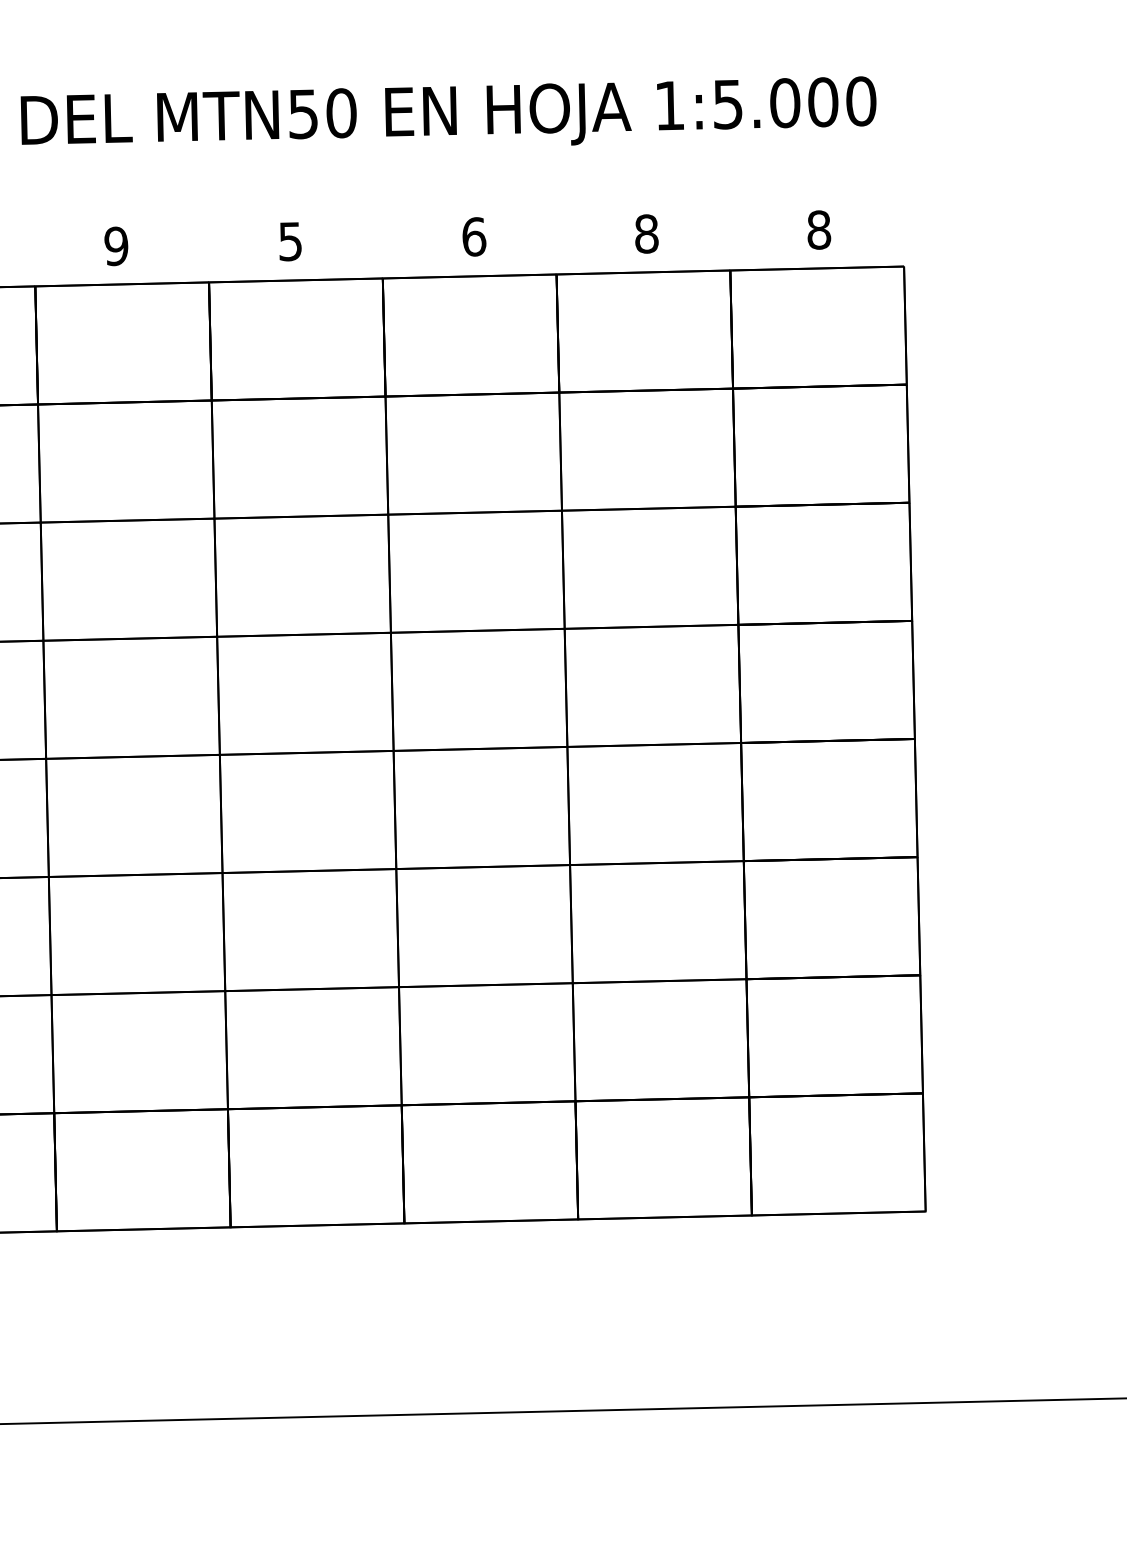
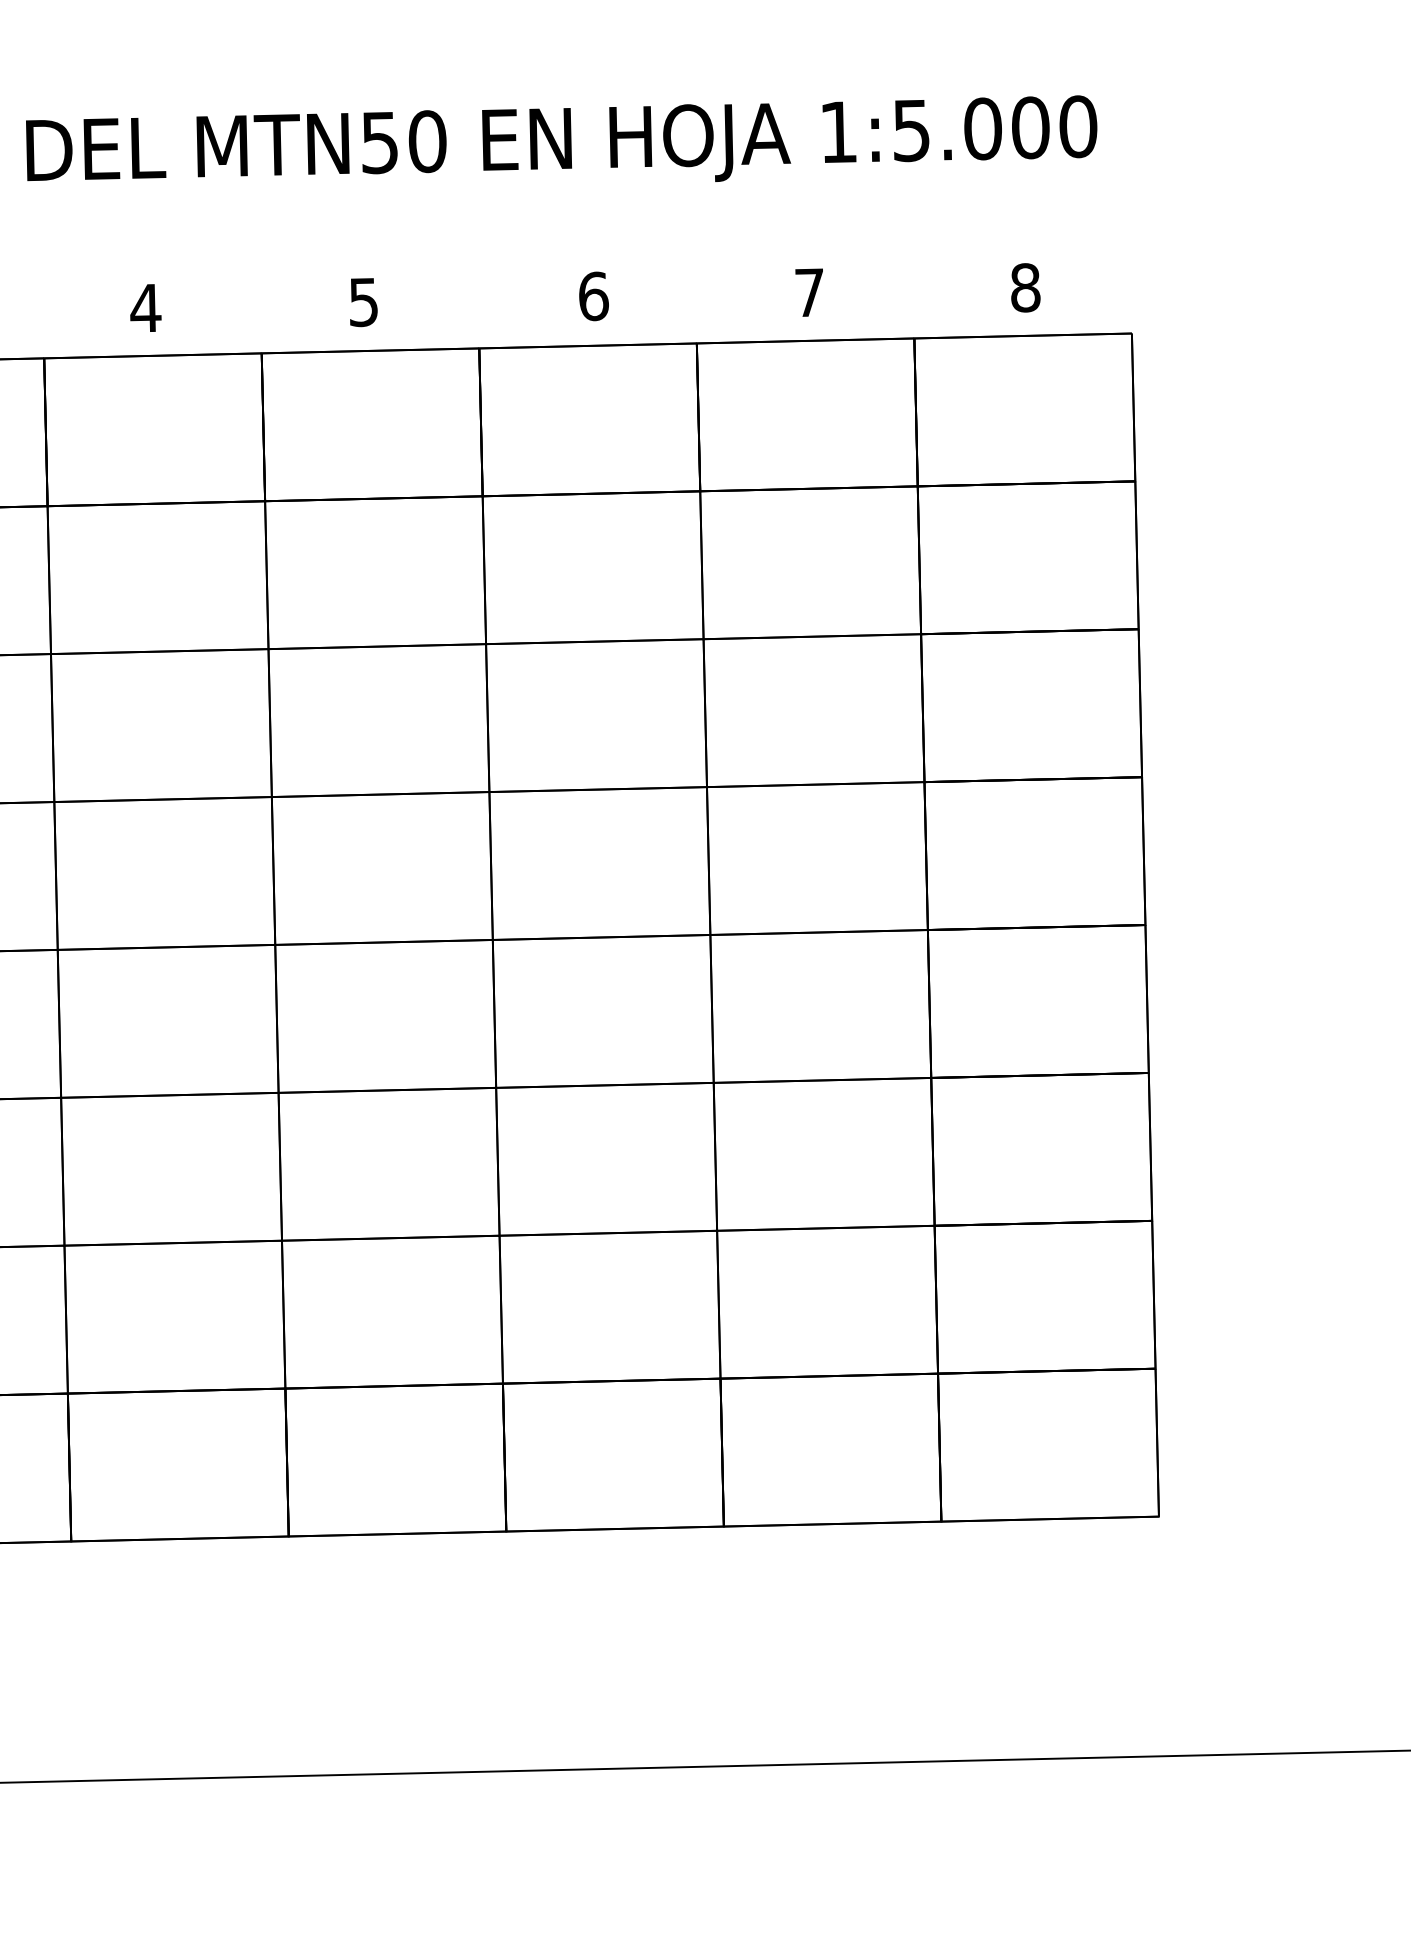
text: (646, 233) -> (809, 292), 8 -> 7
text: (116, 246) -> (145, 308), 9 -> 4

